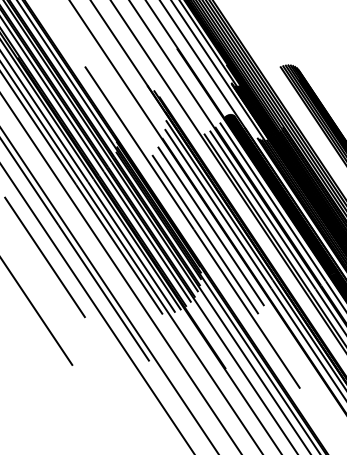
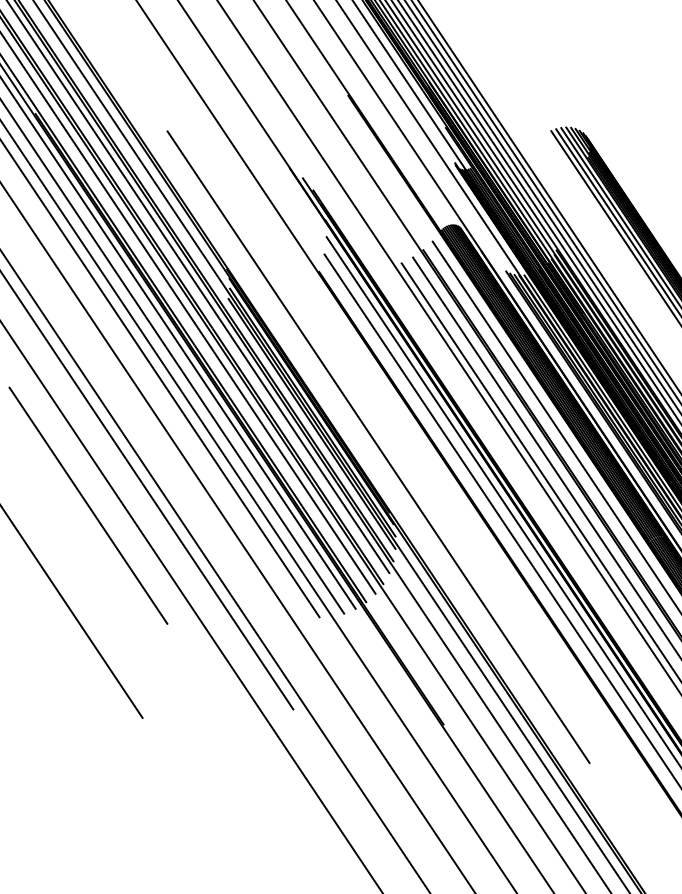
line: (210, 226) -> (413, 445), removed
line: (205, 234) -> (403, 460), removed

